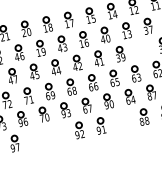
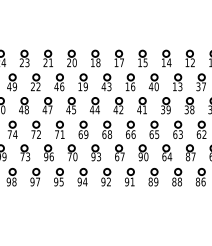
part: (141, 49) -> (189, 105), added
part: (122, 121) -> (153, 177), added
part: (57, 134) -> (82, 177), added
part: (35, 139) -> (58, 177), added

